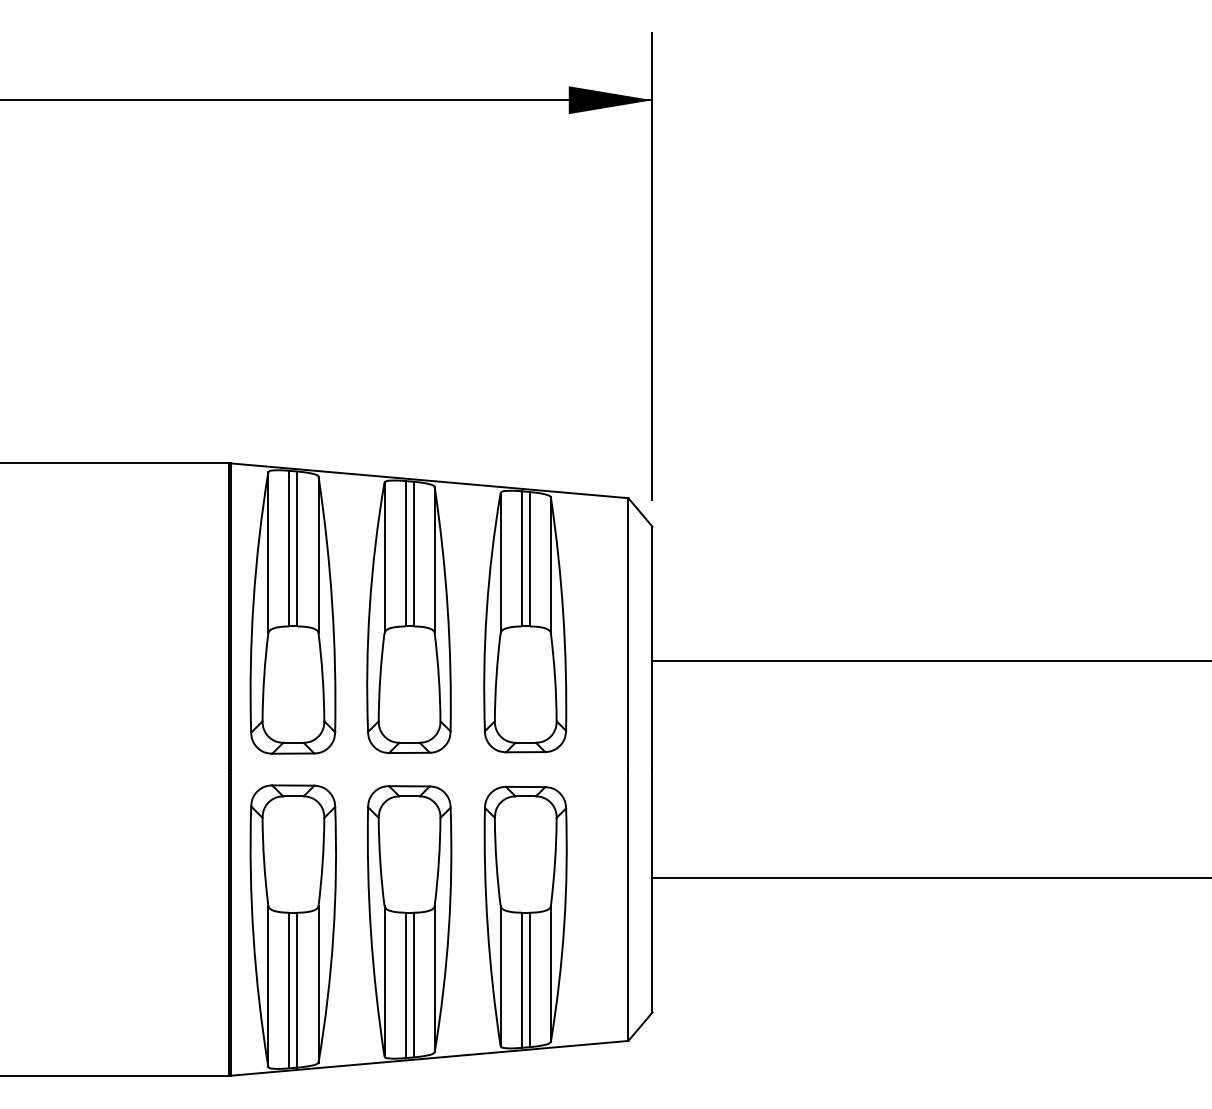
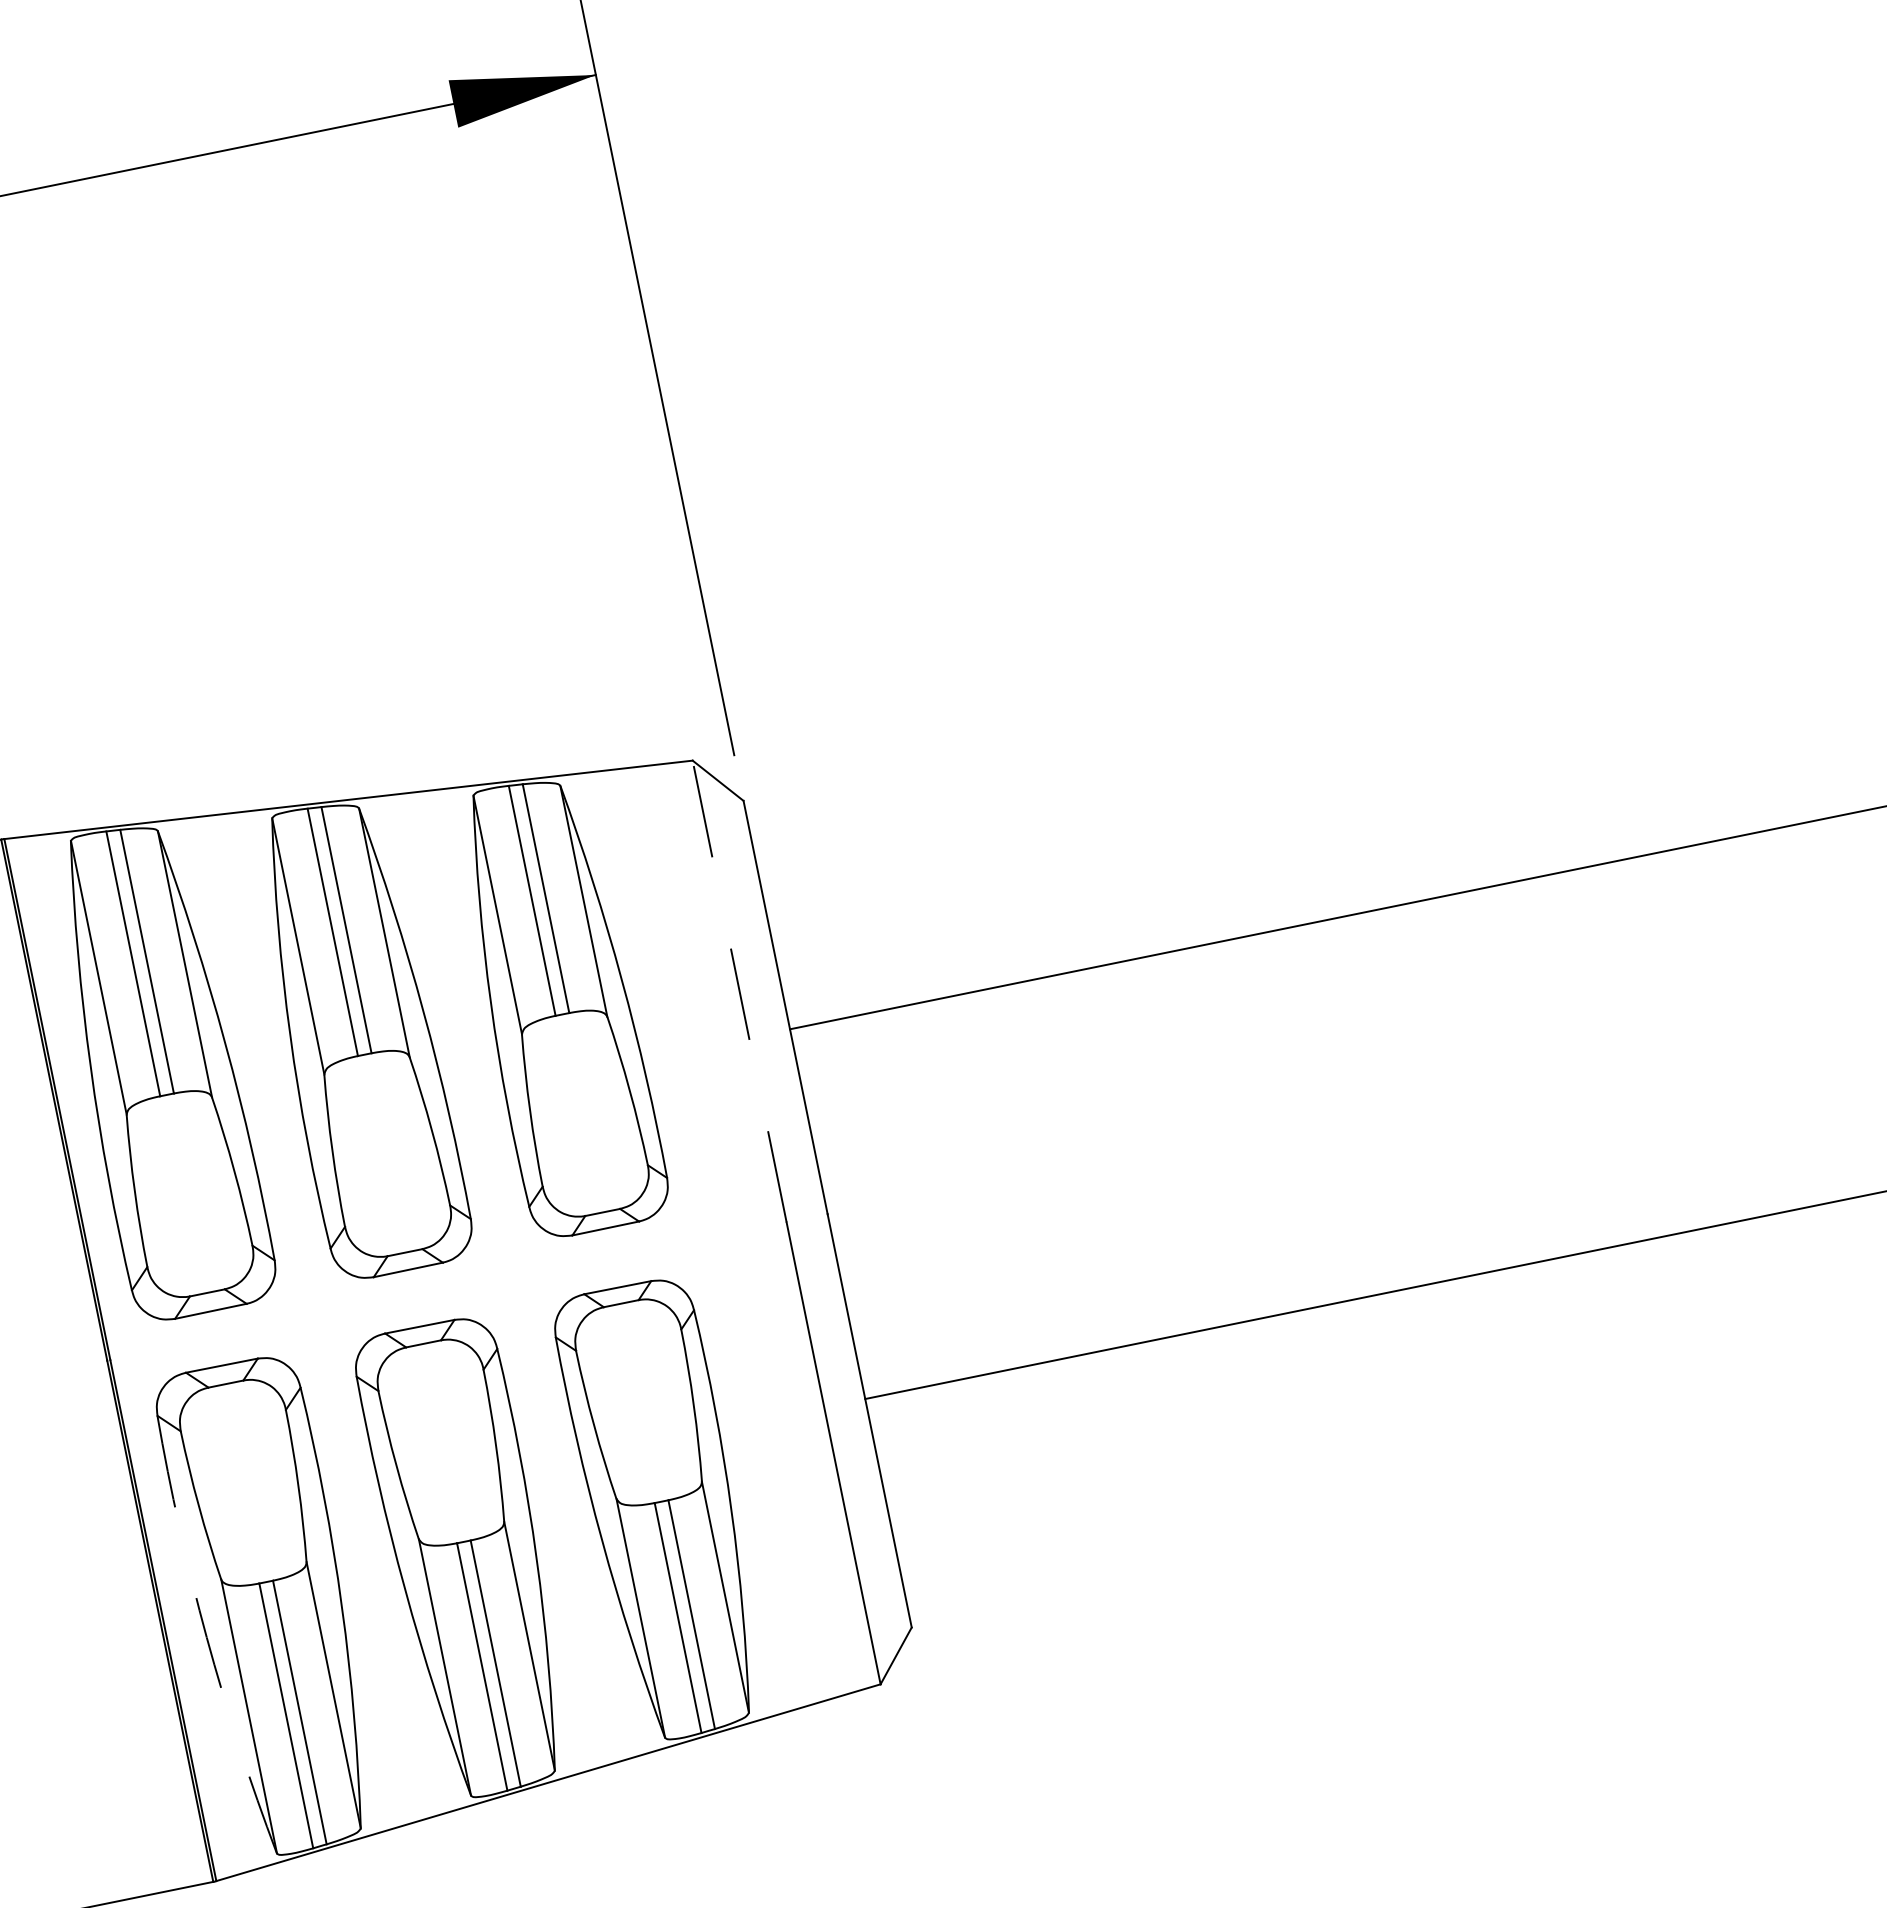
line: (628, 633) -> (739, 990), solid -> dashed
arc: (253, 937) -> (206, 1638), solid -> dashed

